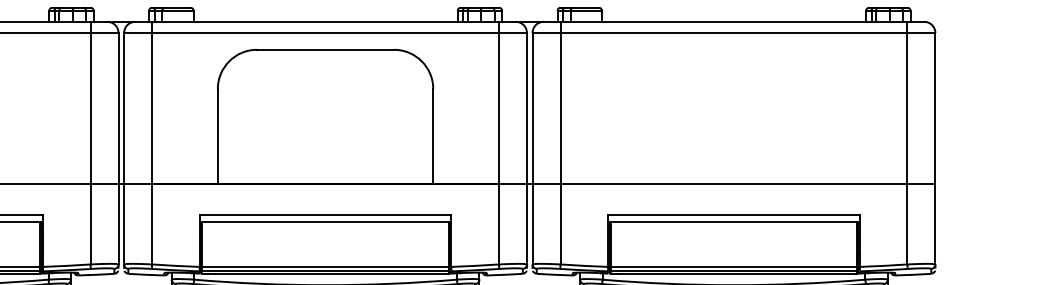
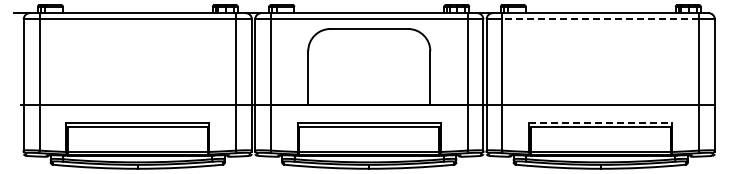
line: (733, 33) -> (600, 19), solid -> dashed
line: (735, 214) -> (601, 122), solid -> dashed

